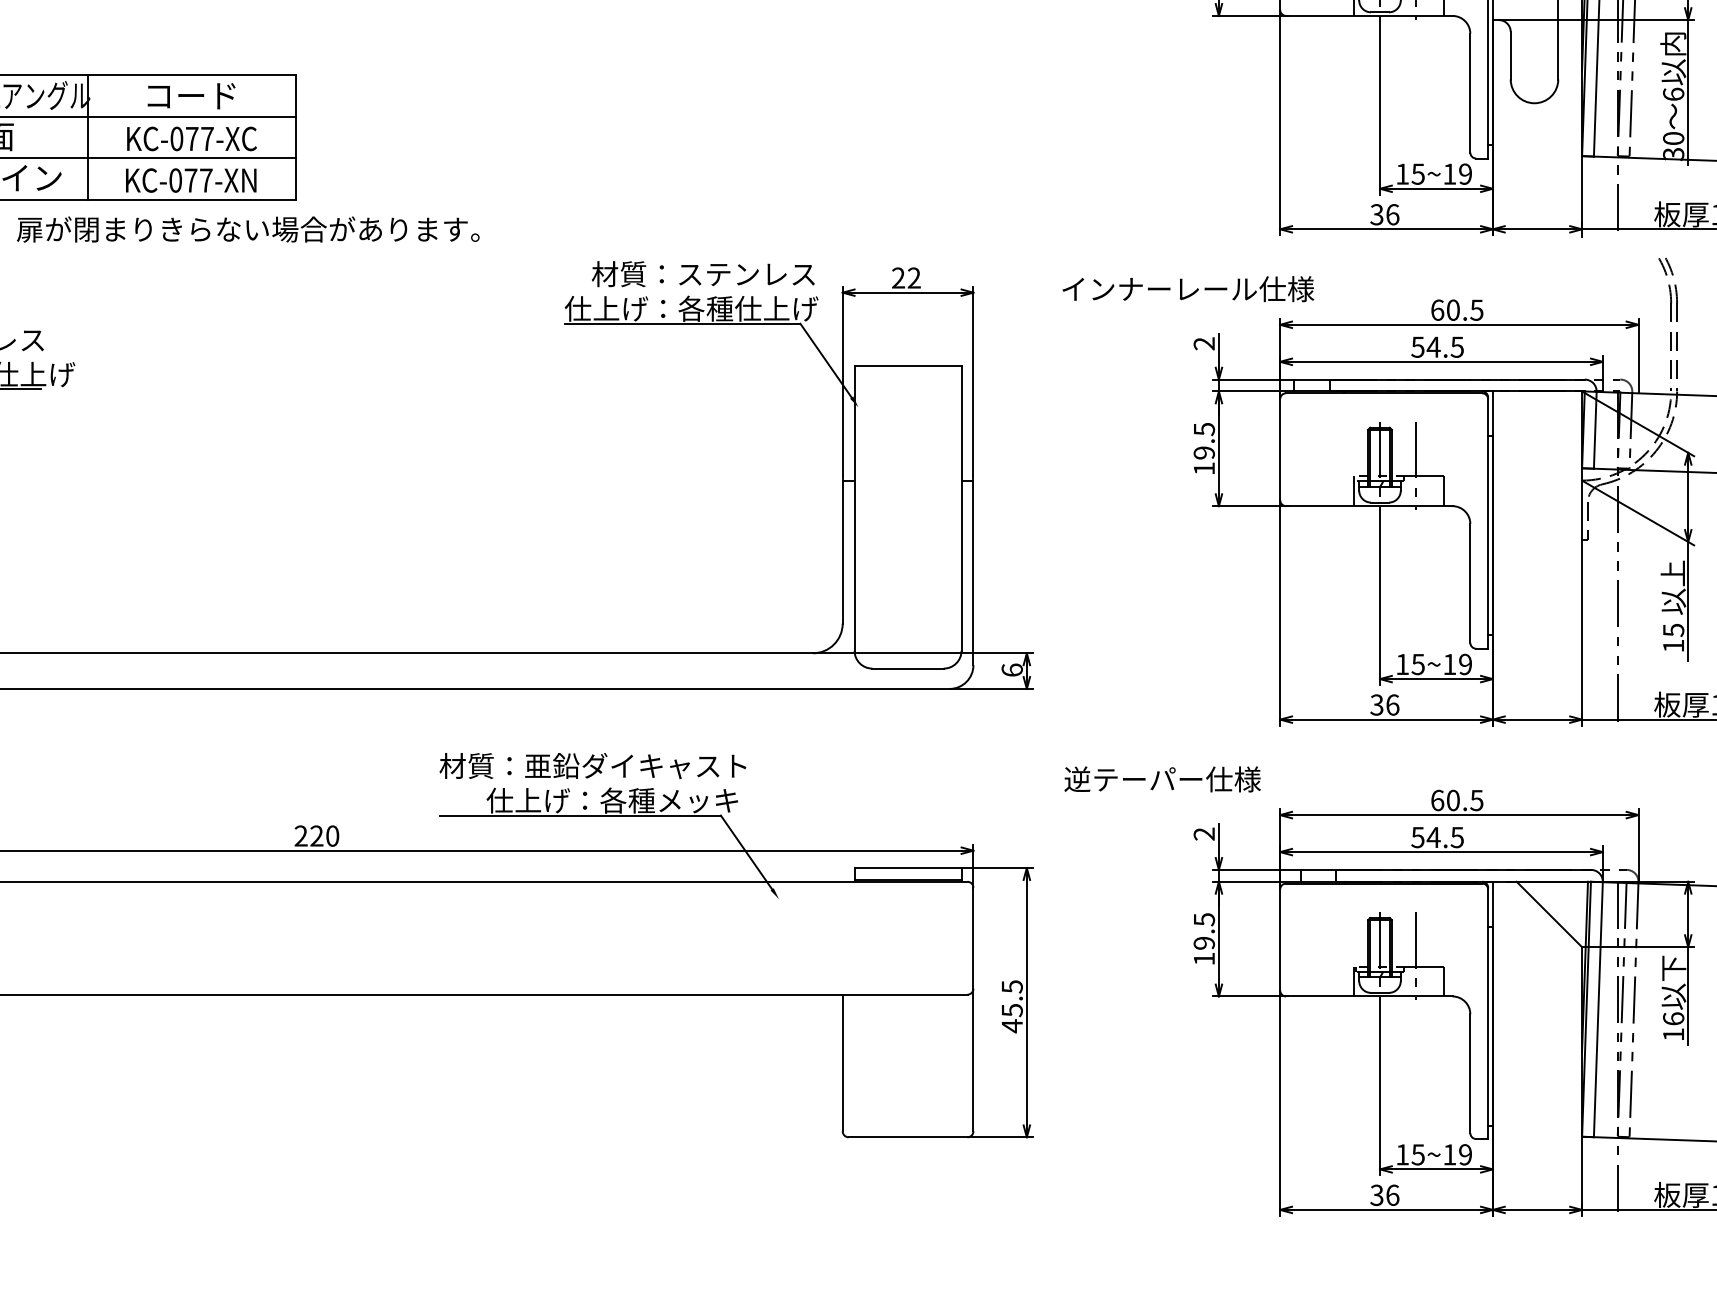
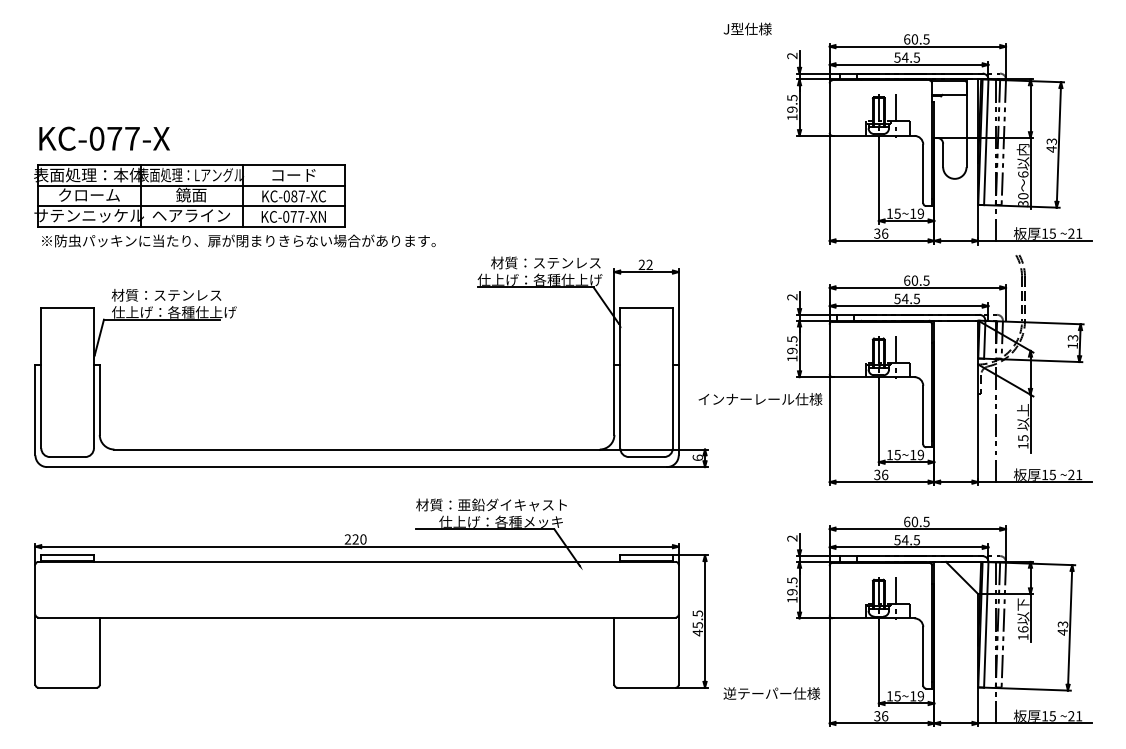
text: (192, 139) -> (294, 196), KC-077-XC -> KC-087-XC
text: (1188, 289) -> (760, 399), moved
text: (1161, 779) -> (771, 693), moved

